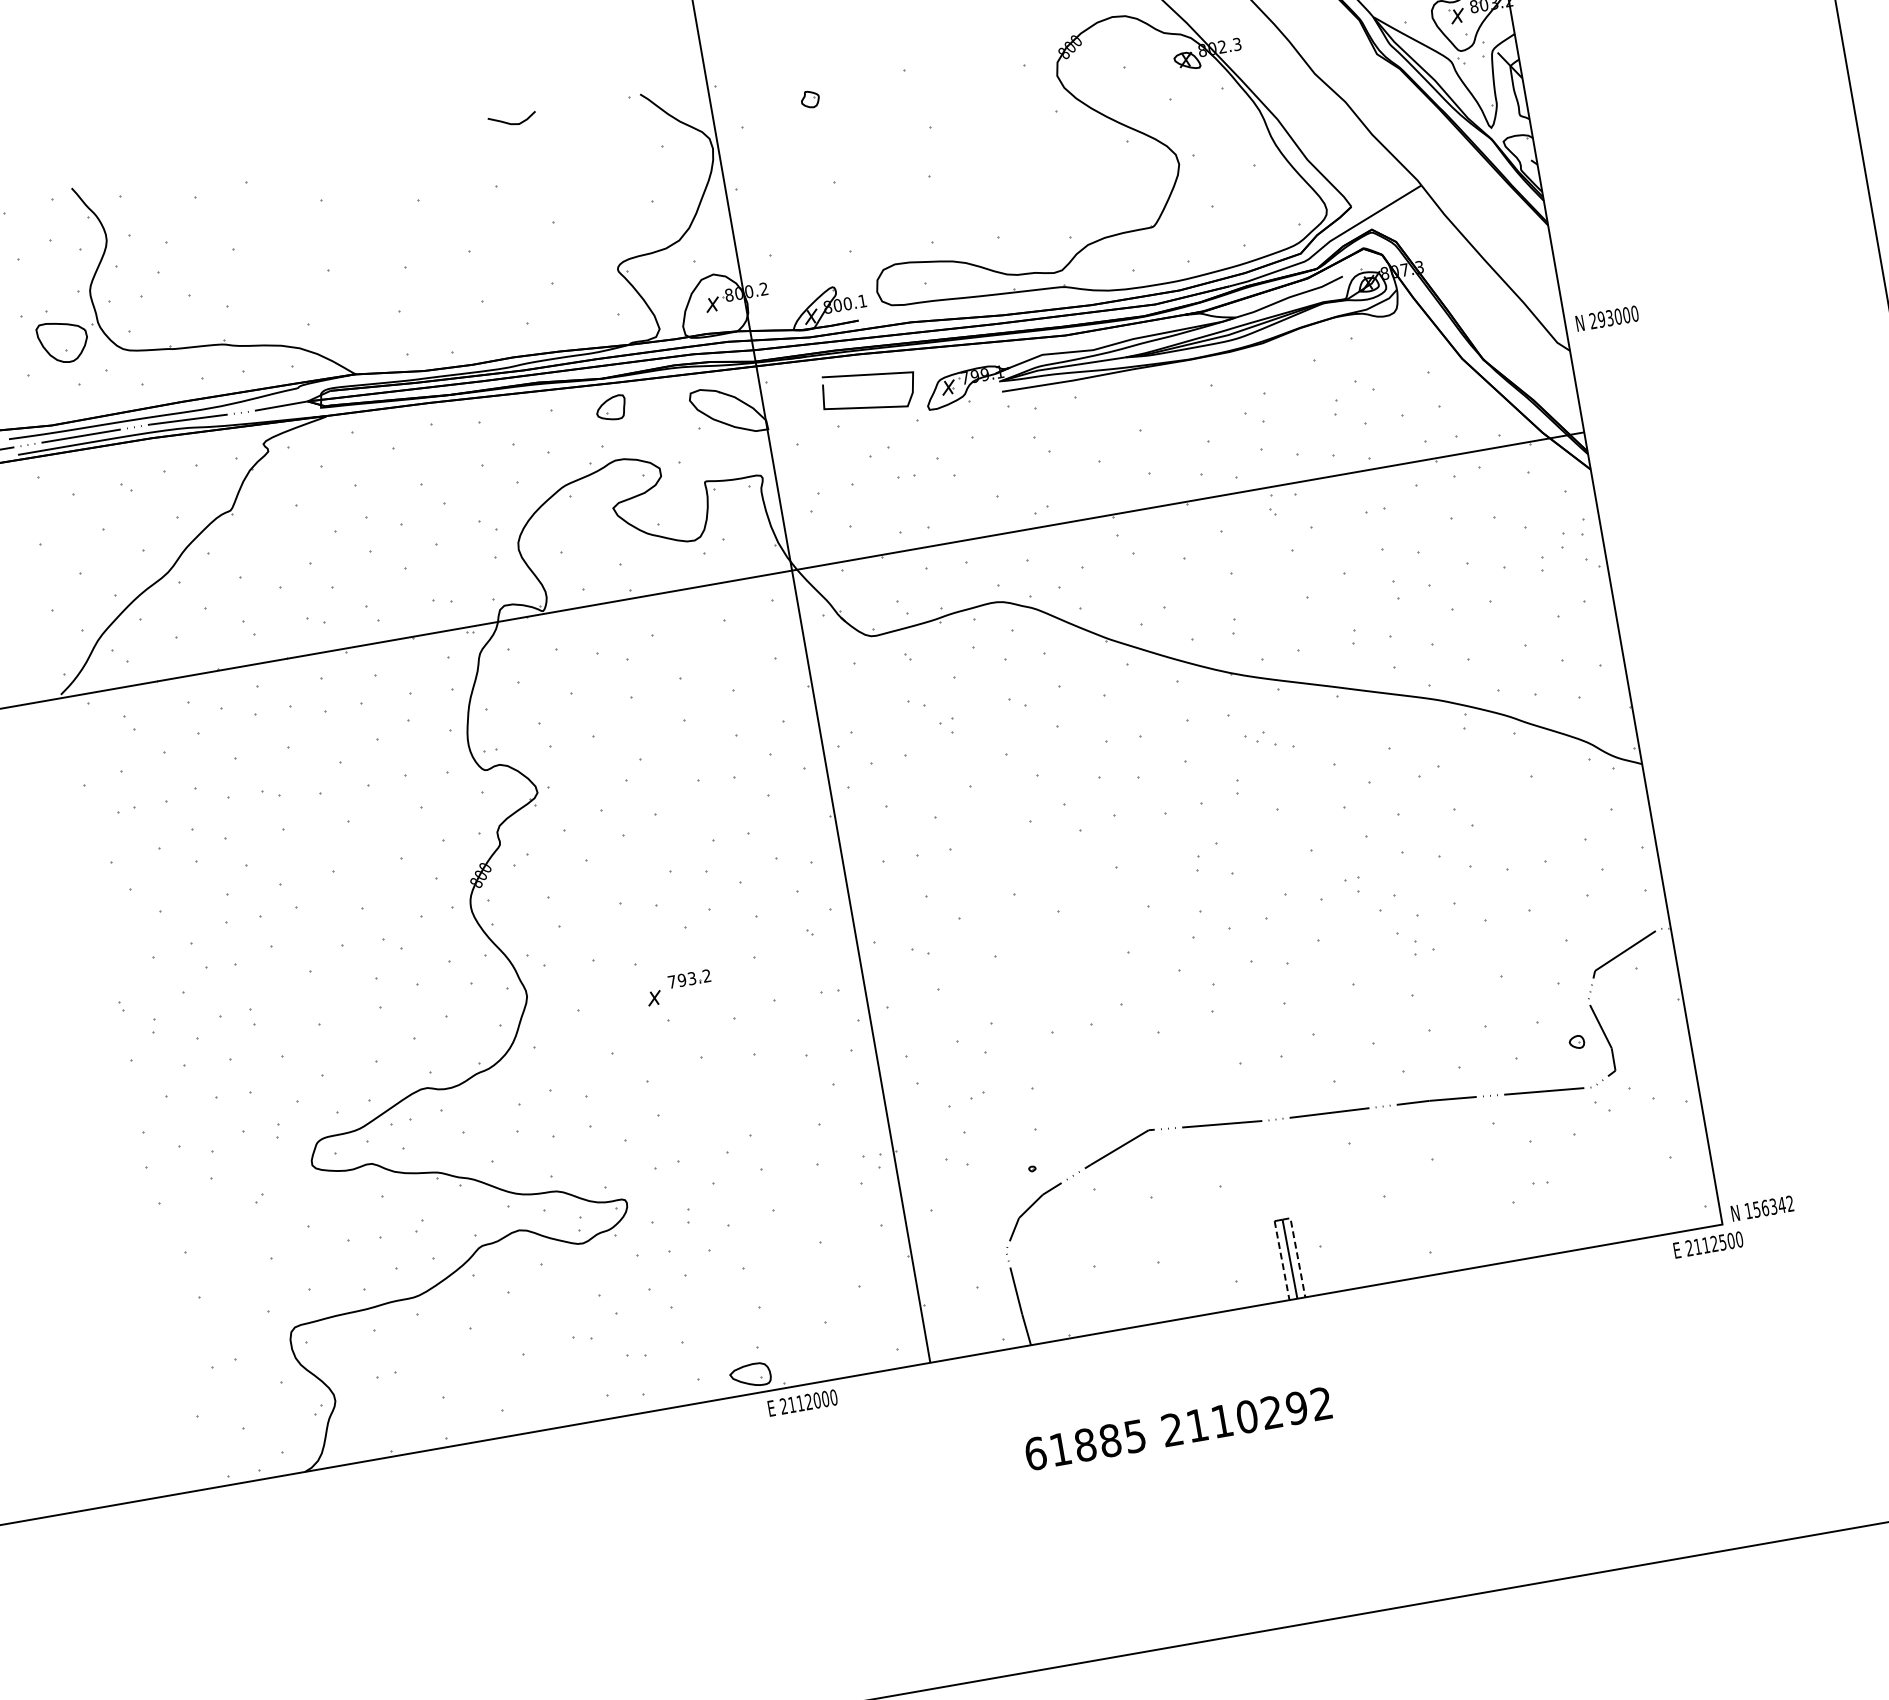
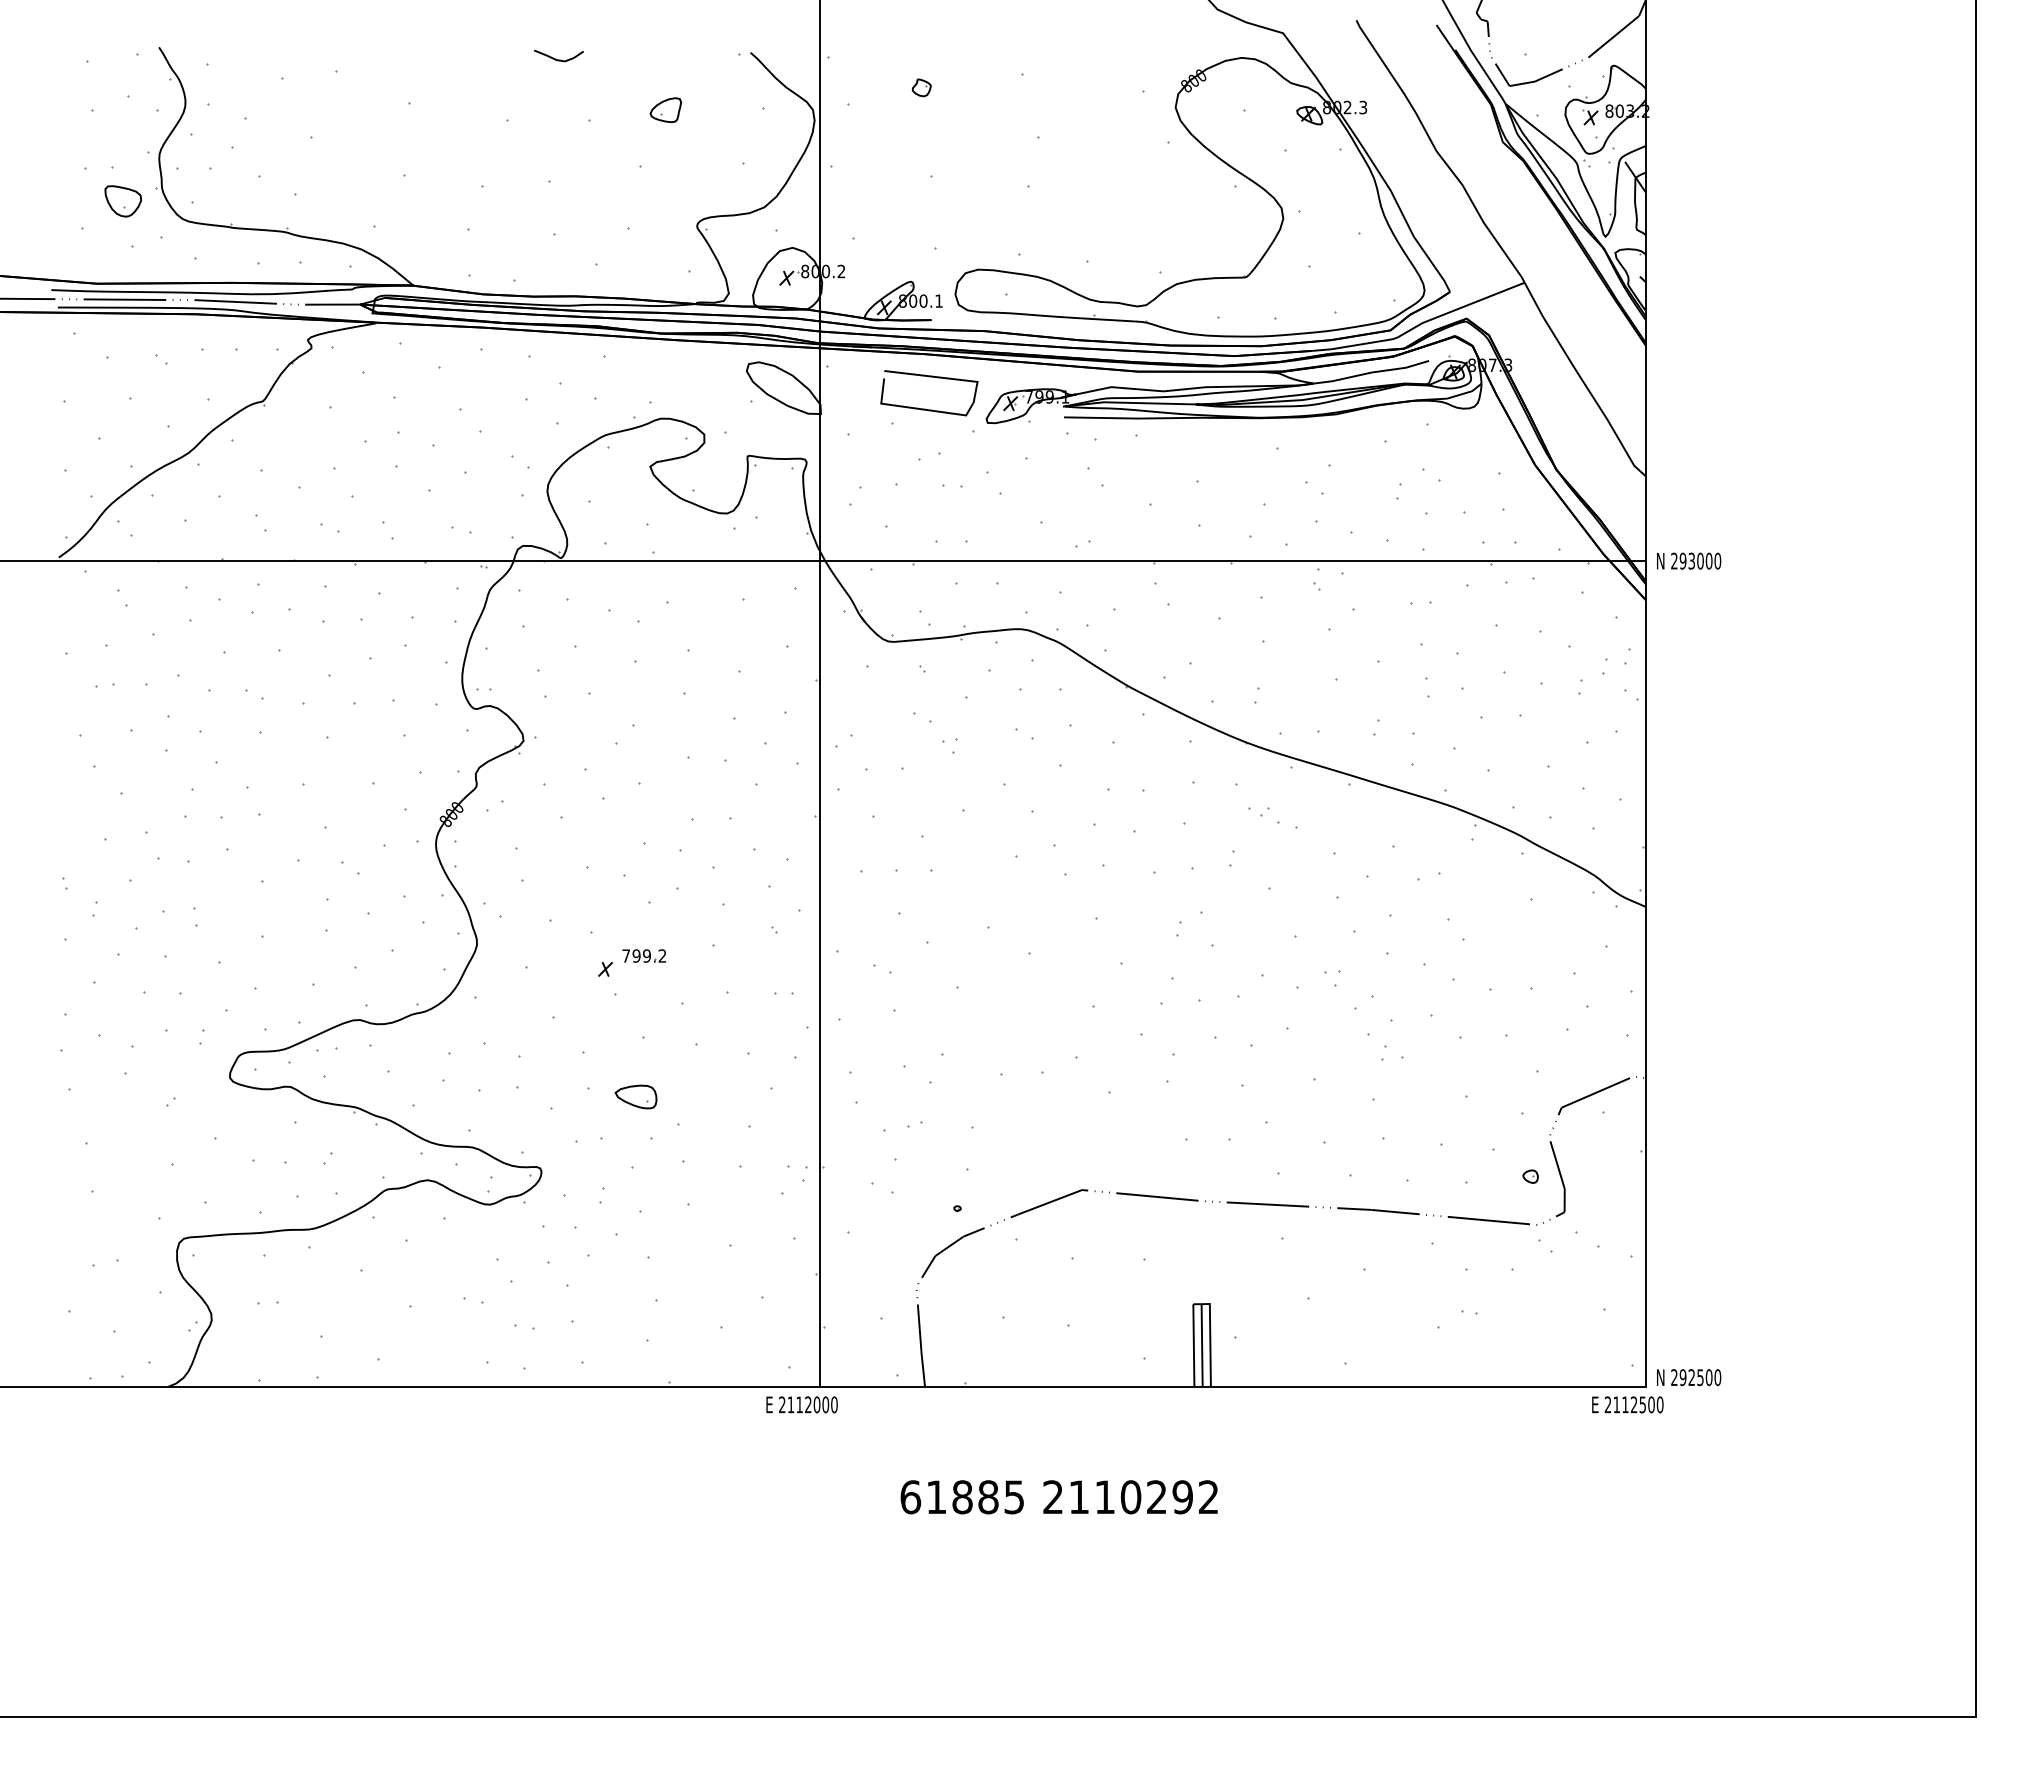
curve: (512, 123) -> (558, 59), moved
text: (1607, 317) -> (1689, 560), moved
part: (62, 342) -> (122, 201), size x0.71
part: (610, 408) -> (665, 110), moved
text: (691, 978) -> (646, 955), 793.2 -> 799.2
text: (1769, 1207) -> (1696, 1377), 156342 -> 292500
line: (1297, 1253) -> (1210, 1340), dashed -> solid
line: (1281, 1260) -> (1193, 1345), dashed -> solid
part: (749, 1375) -> (635, 1096), moved
text: (802, 1402) -> (801, 1404), moved

